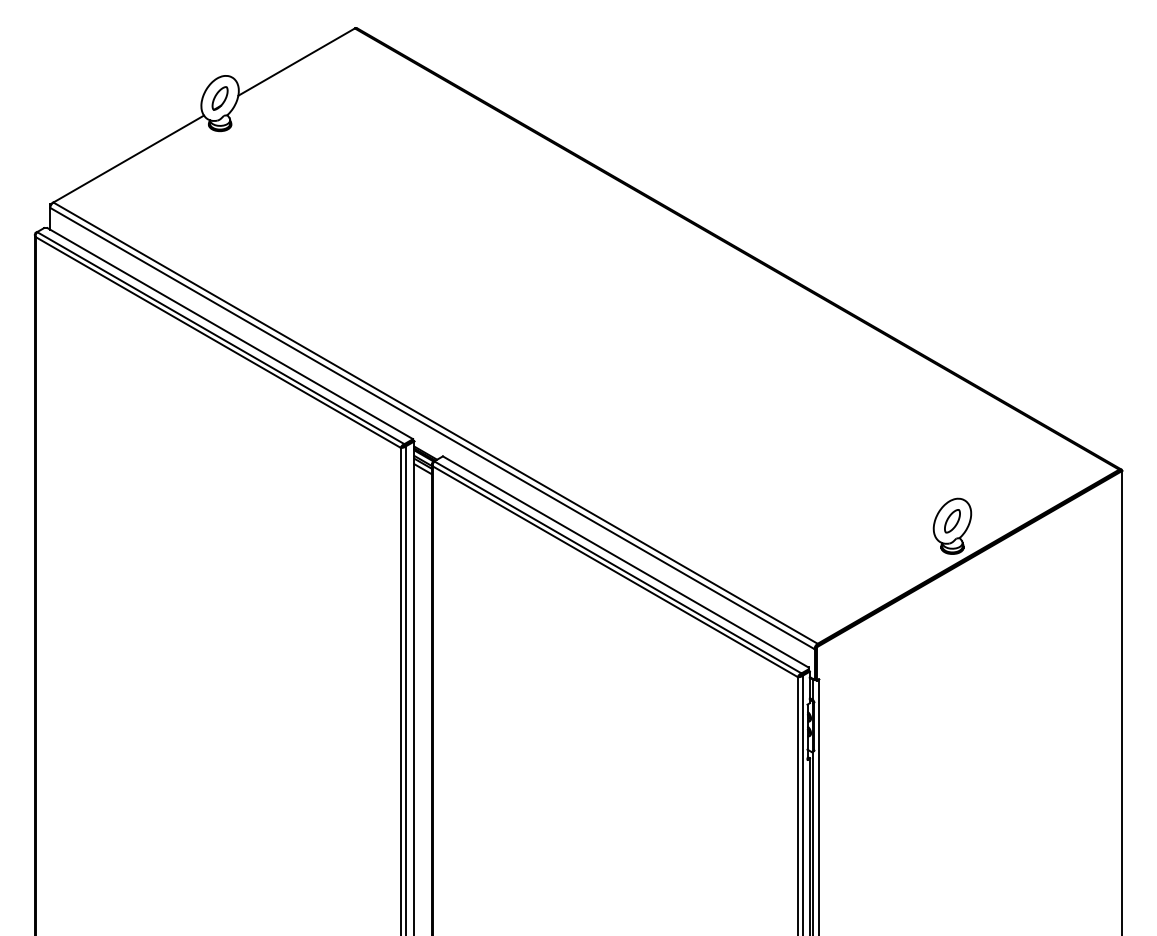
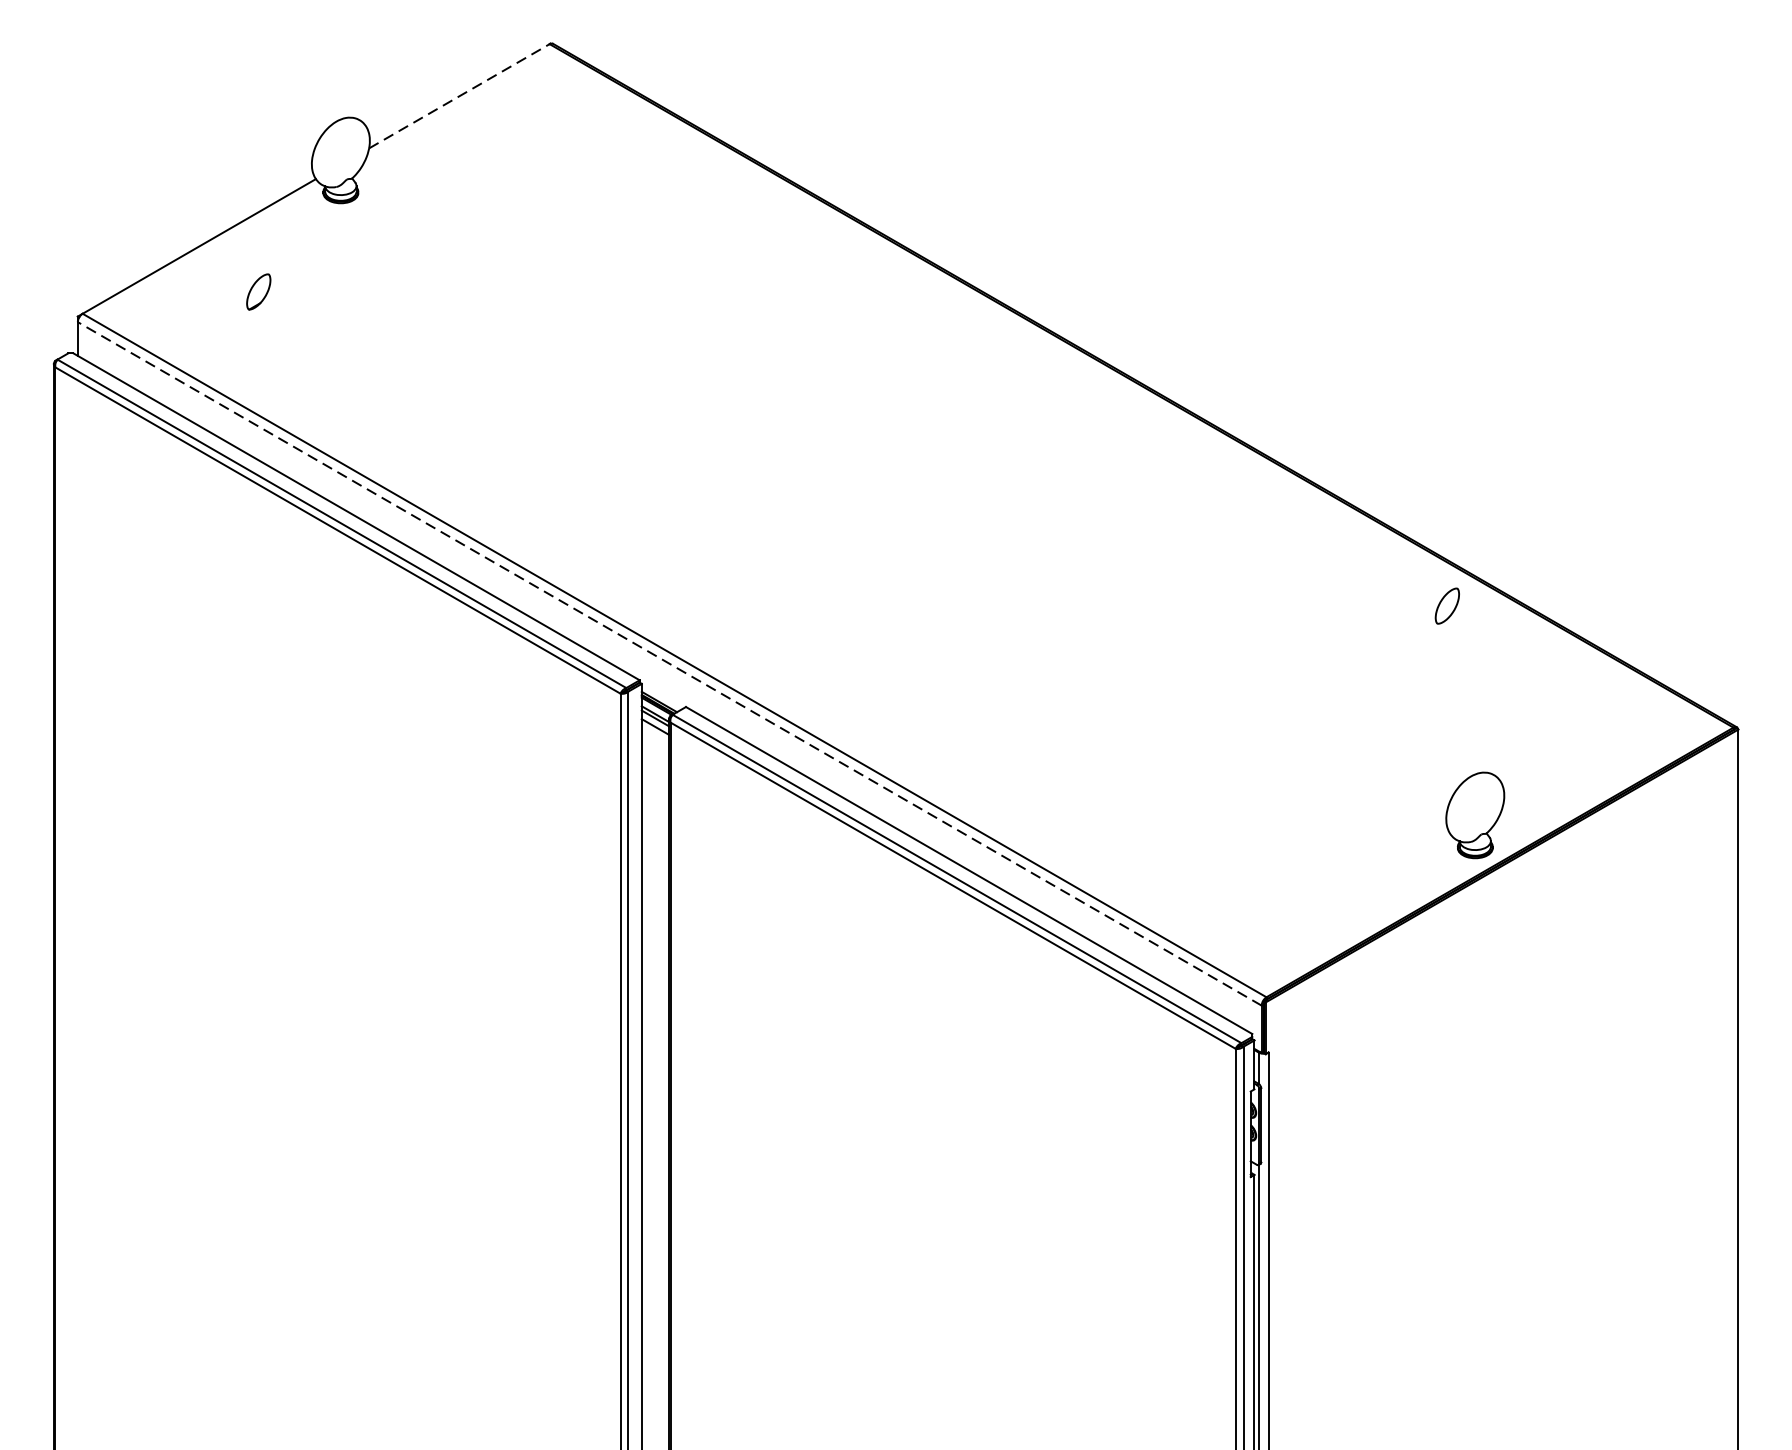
line: (297, 61) -> (460, 95), solid -> dashed
part: (219, 98) -> (257, 292), moved
line: (432, 428) -> (669, 663), solid -> dashed
part: (952, 521) -> (1447, 606), moved

